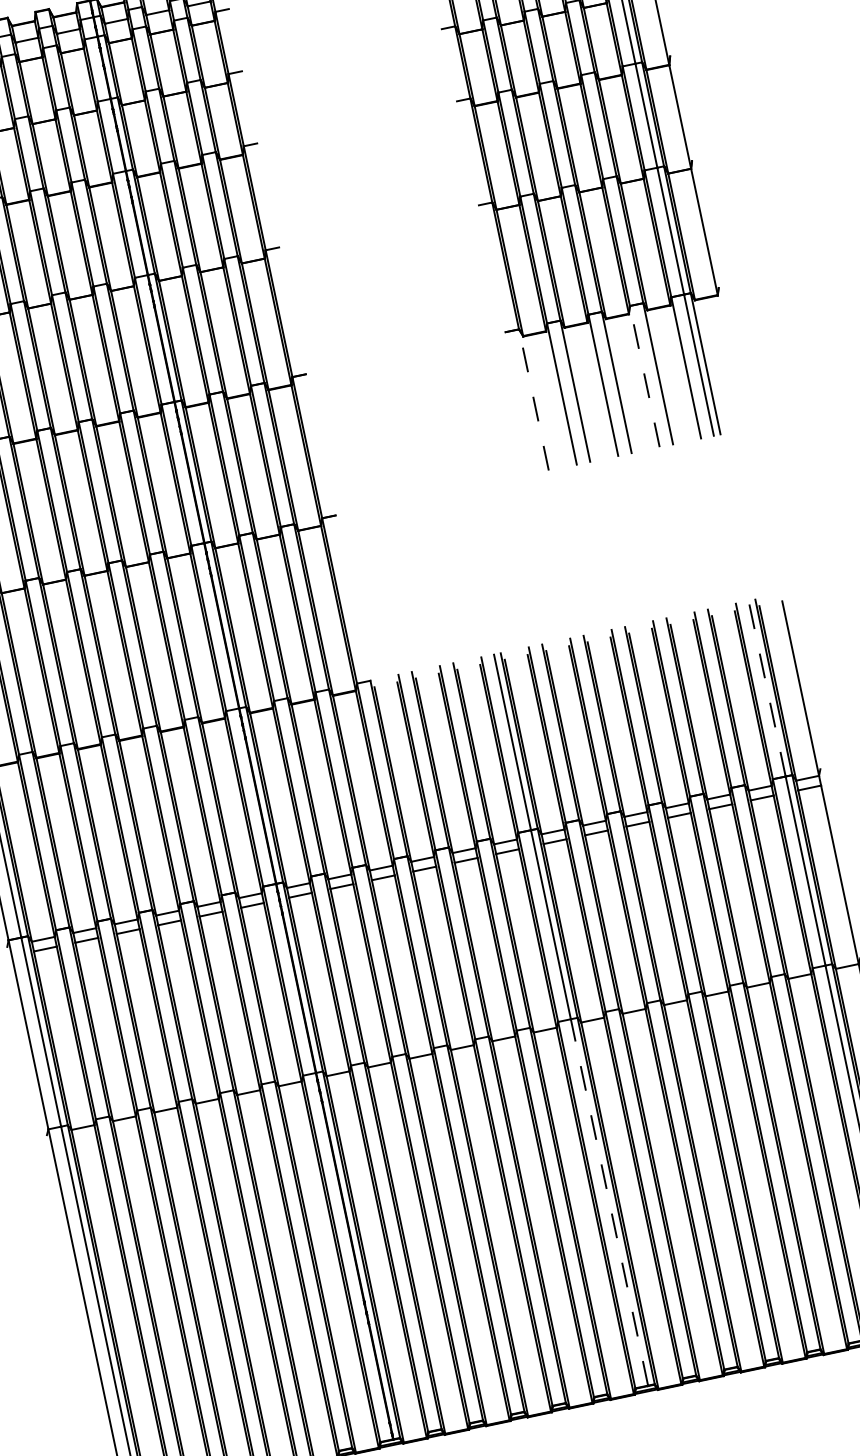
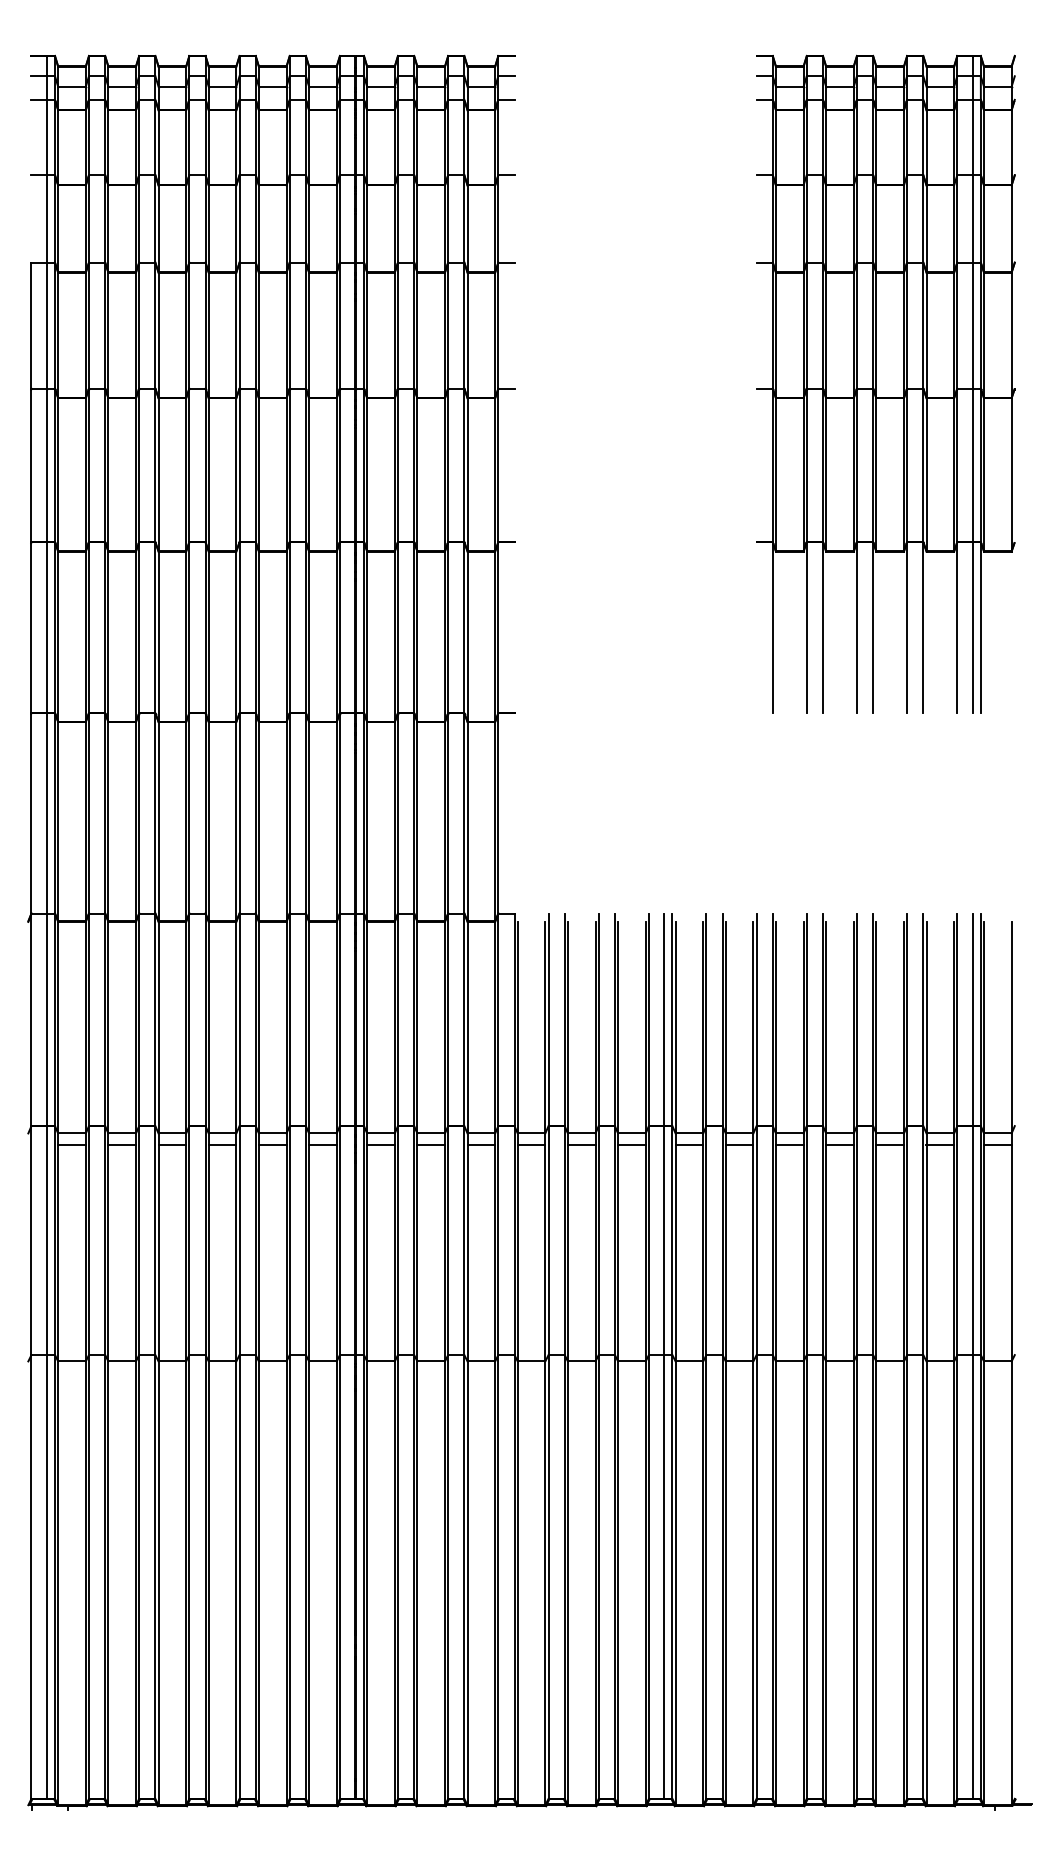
line: (645, 376) -> (907, 627), dashed -> solid
line: (533, 399) -> (772, 627), dashed -> solid
line: (766, 688) -> (972, 1019), dashed -> solid
line: (609, 1202) -> (664, 1576), dashed -> solid

